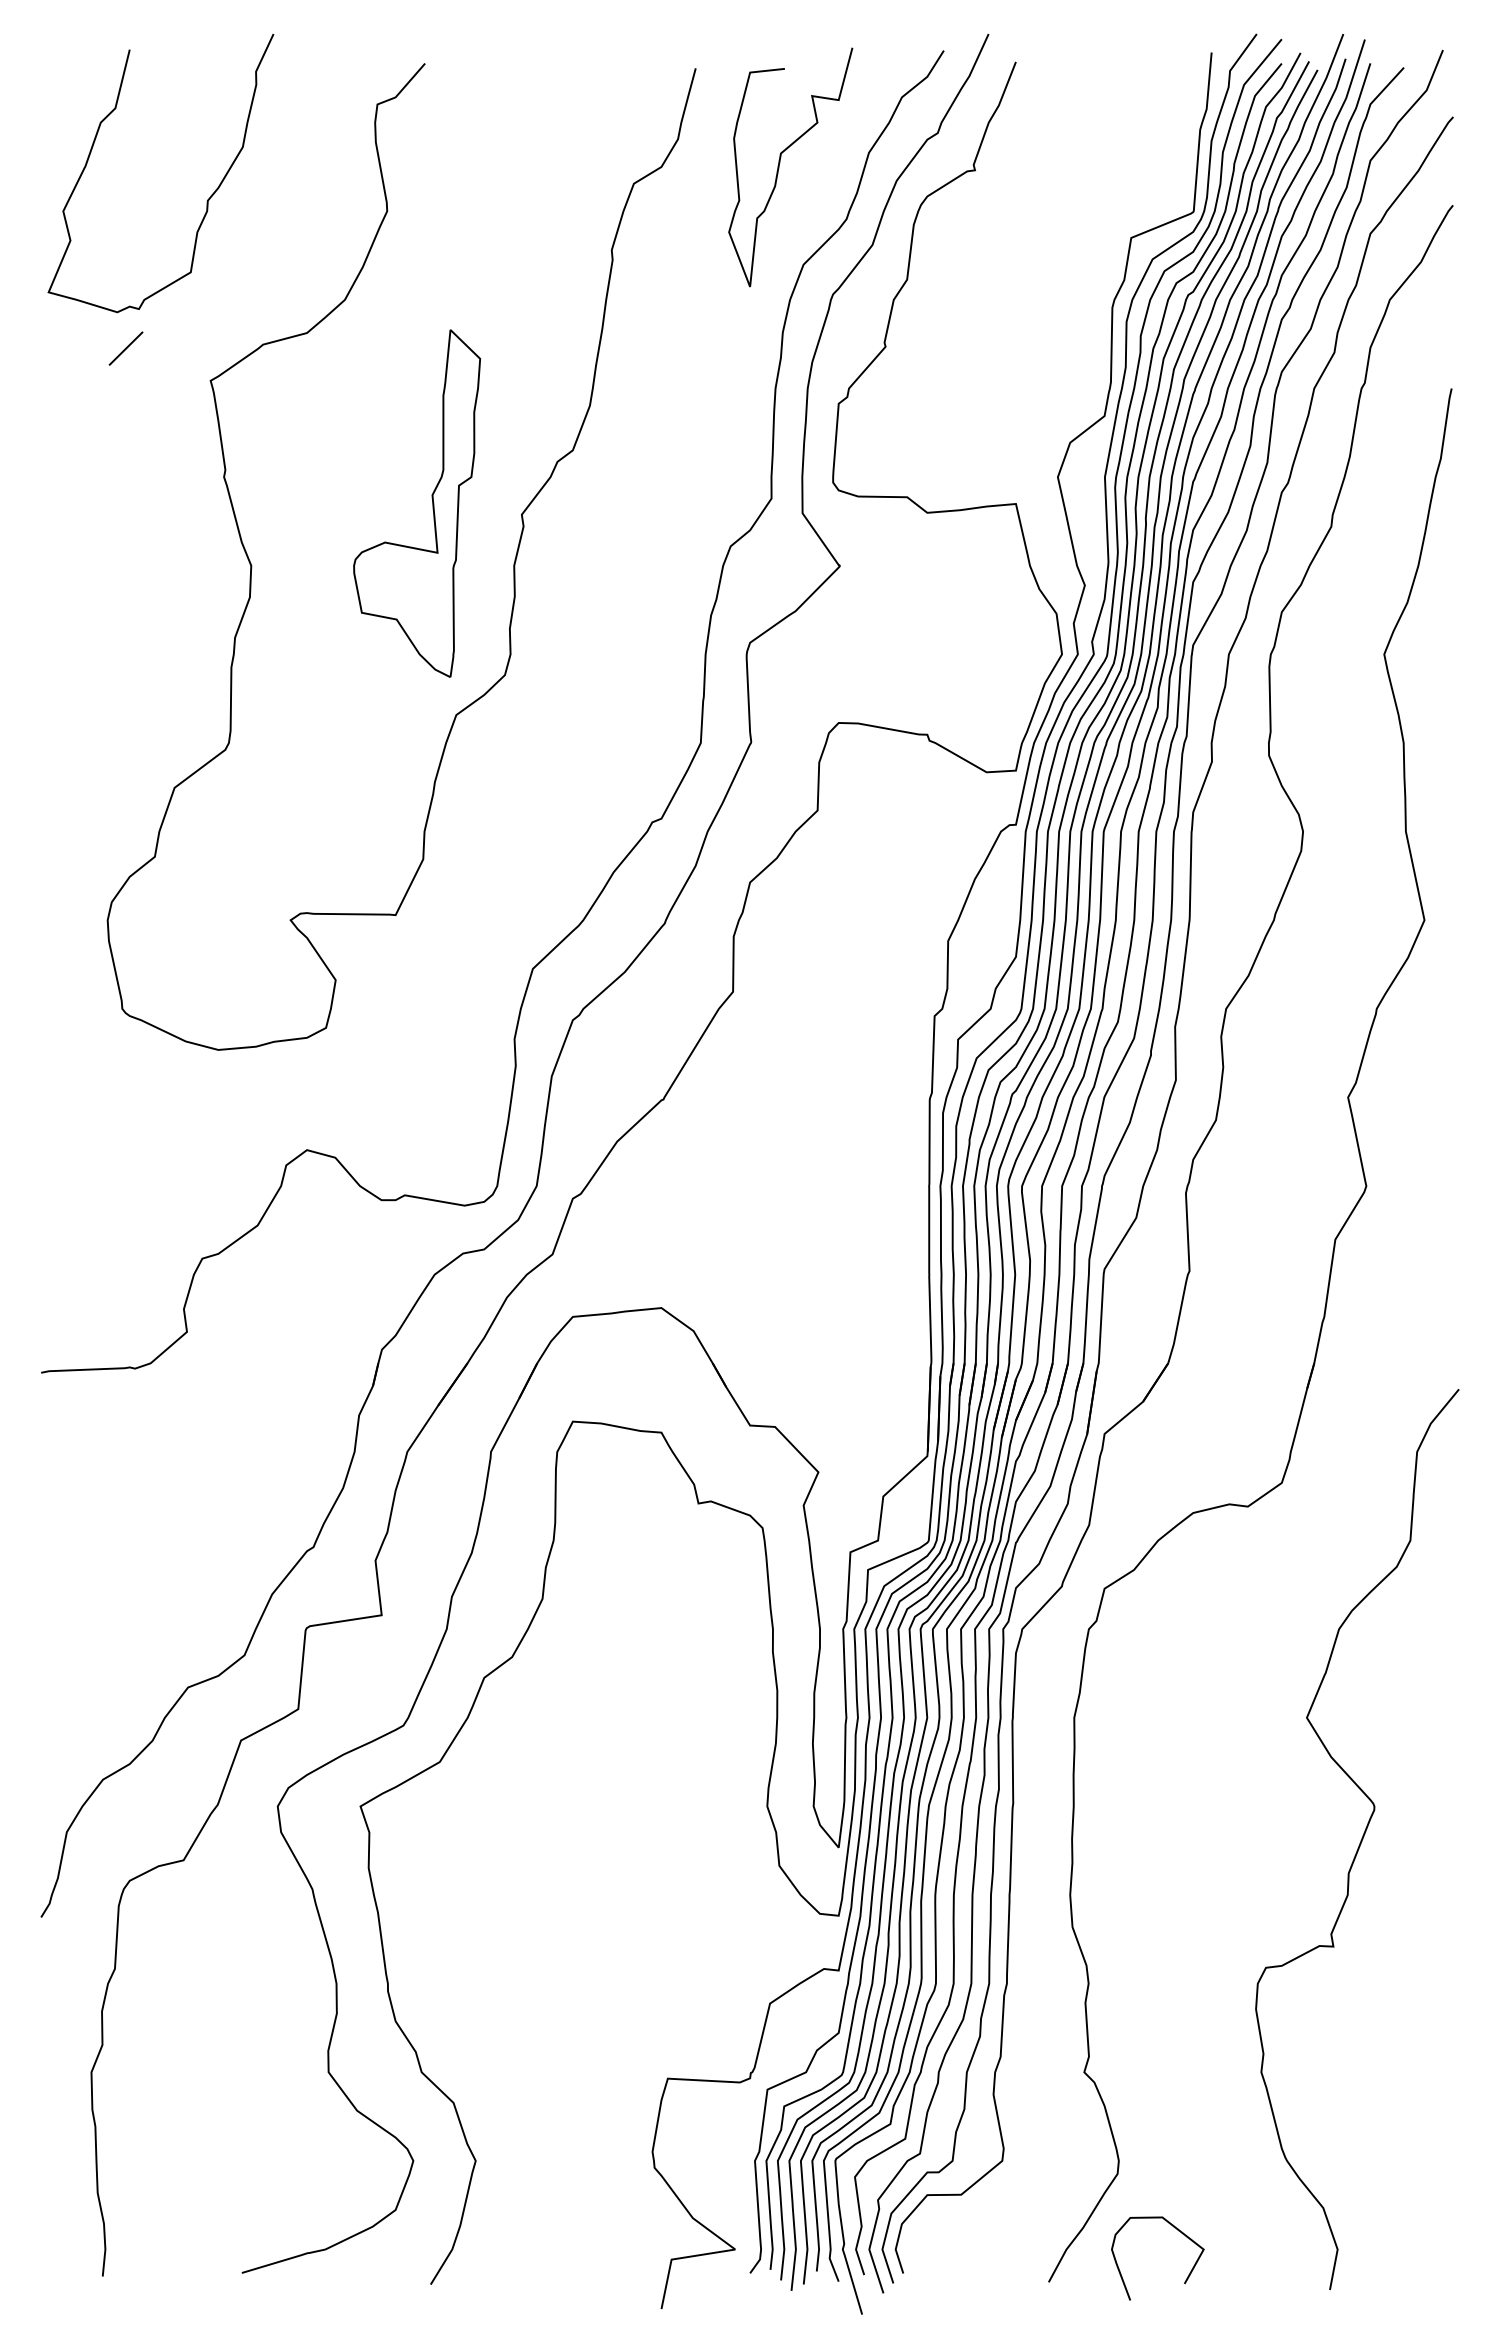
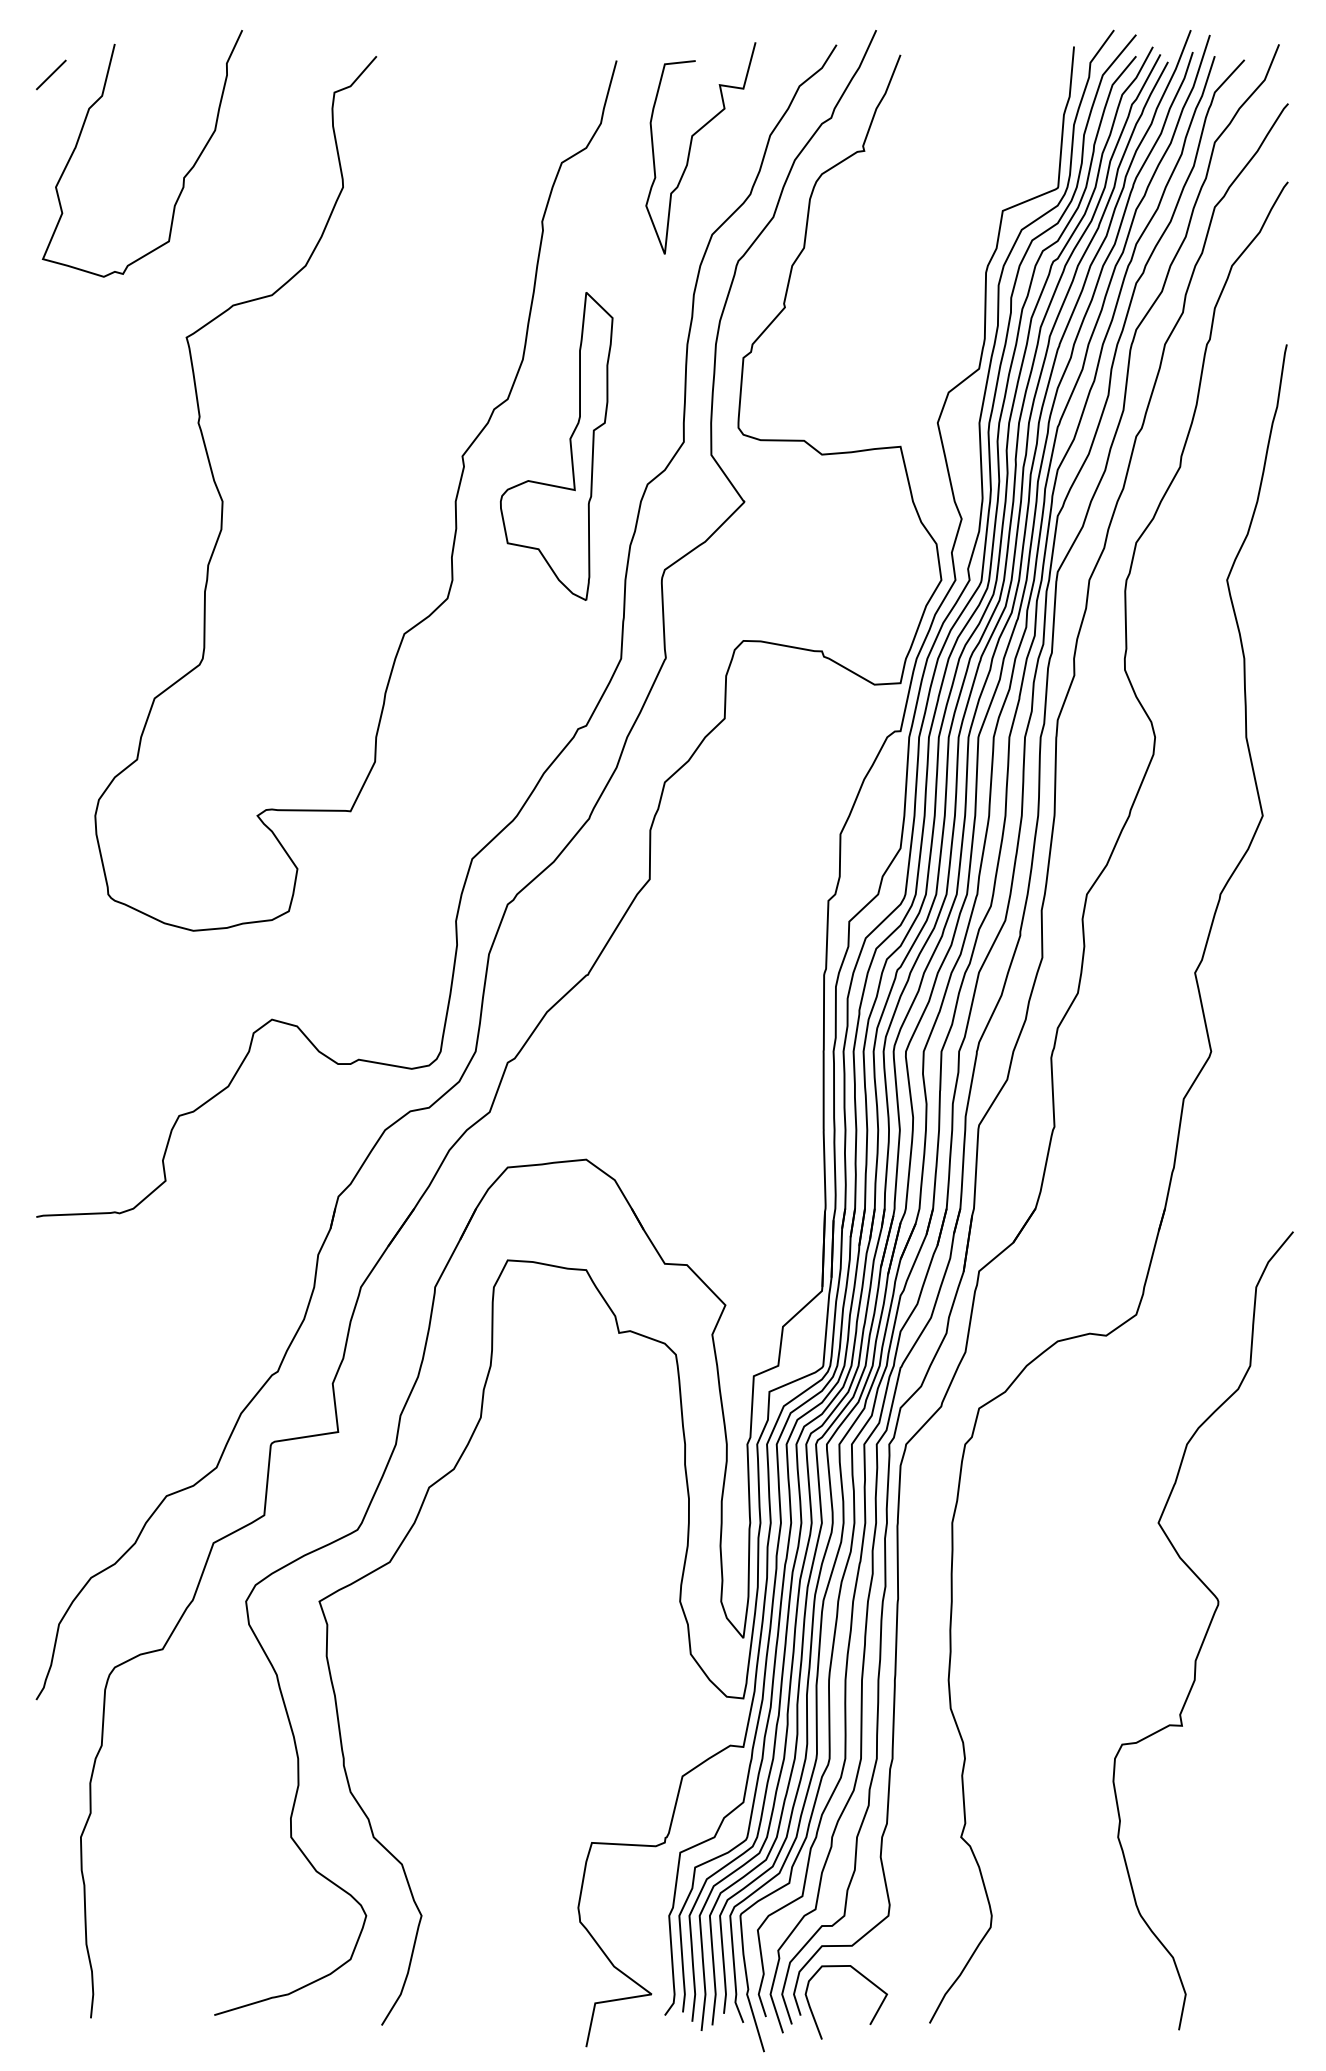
line: (125, 348) -> (50, 74), moved
part: (431, 498) -> (569, 441), moved
curve: (1178, 2231) -> (864, 1978), moved

